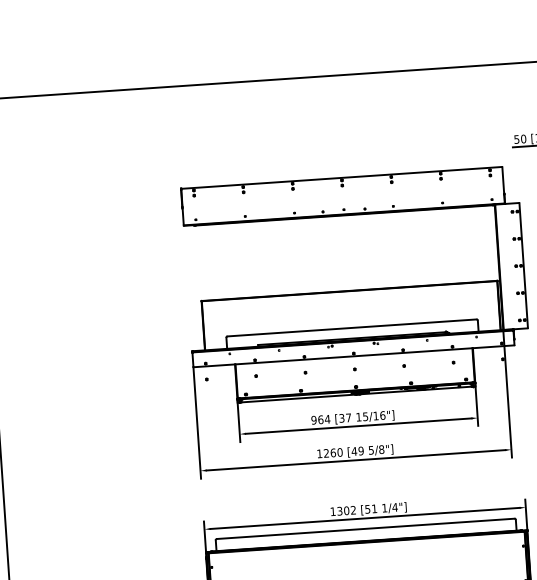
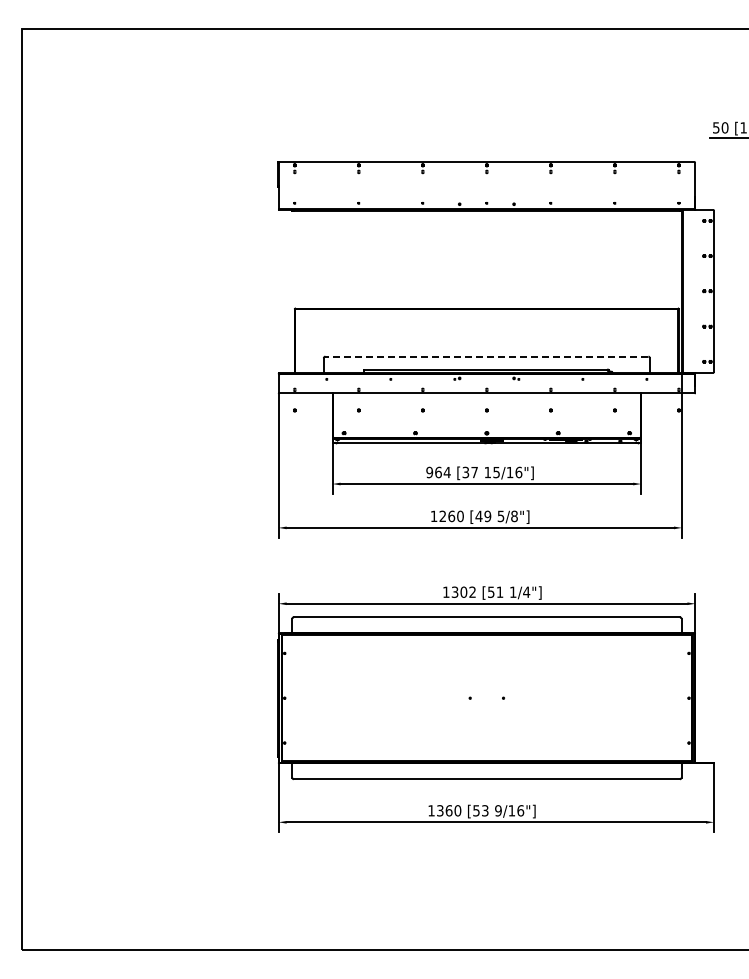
line: (351, 327) -> (486, 356), solid -> dashed

